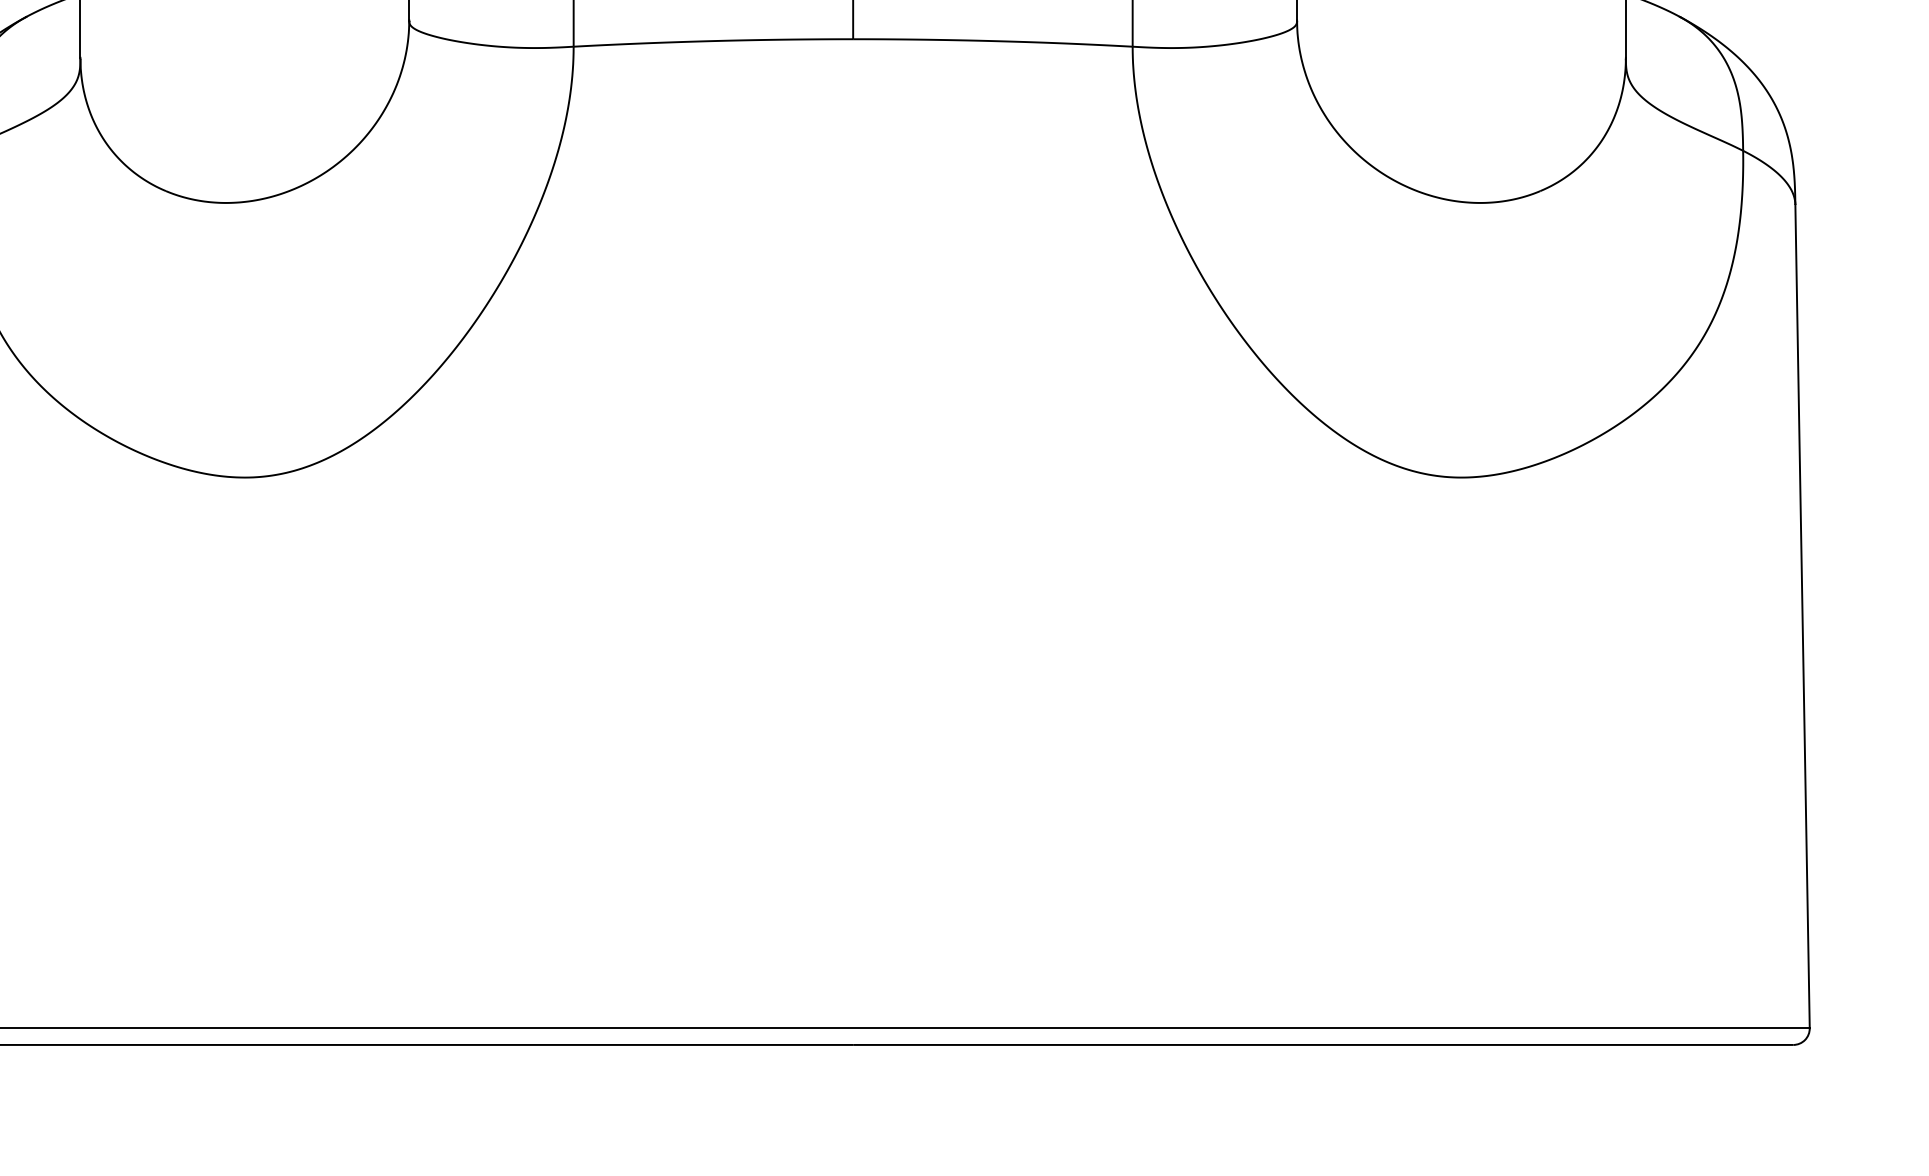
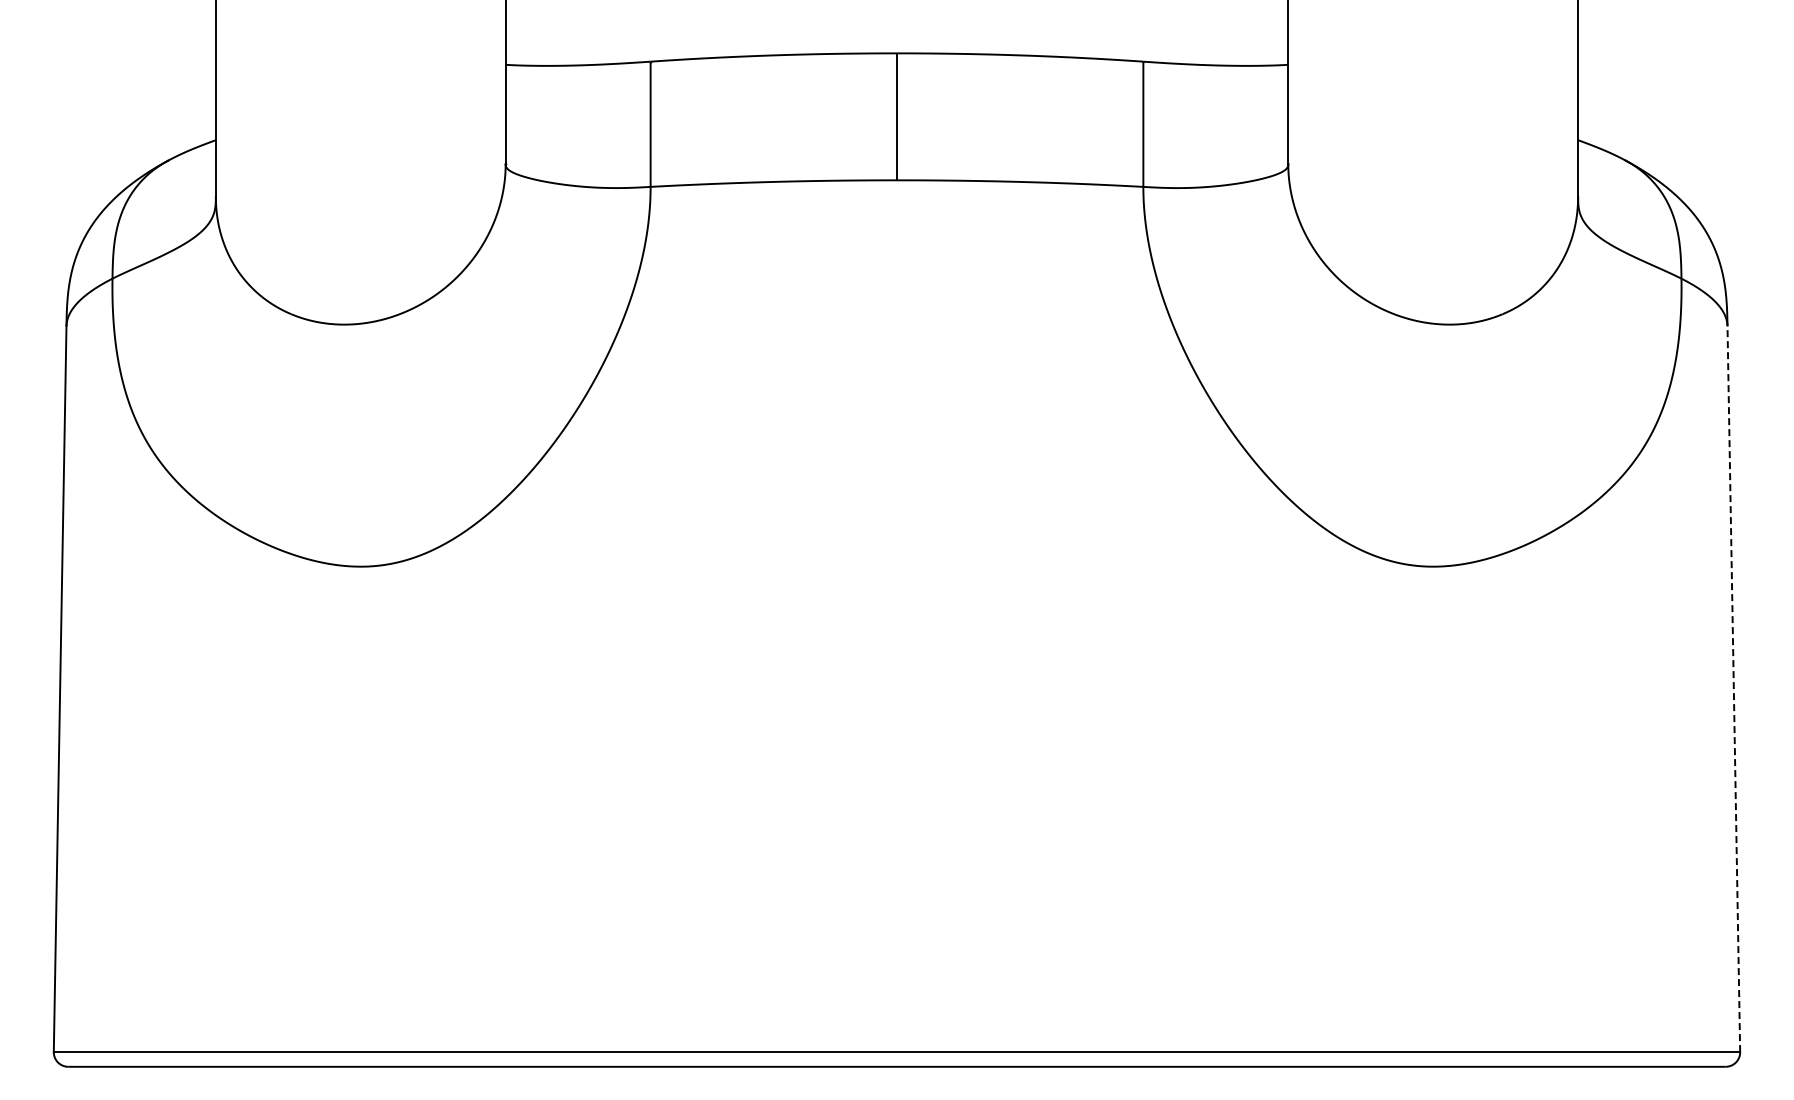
line: (1802, 616) -> (1733, 689), solid -> dashed

